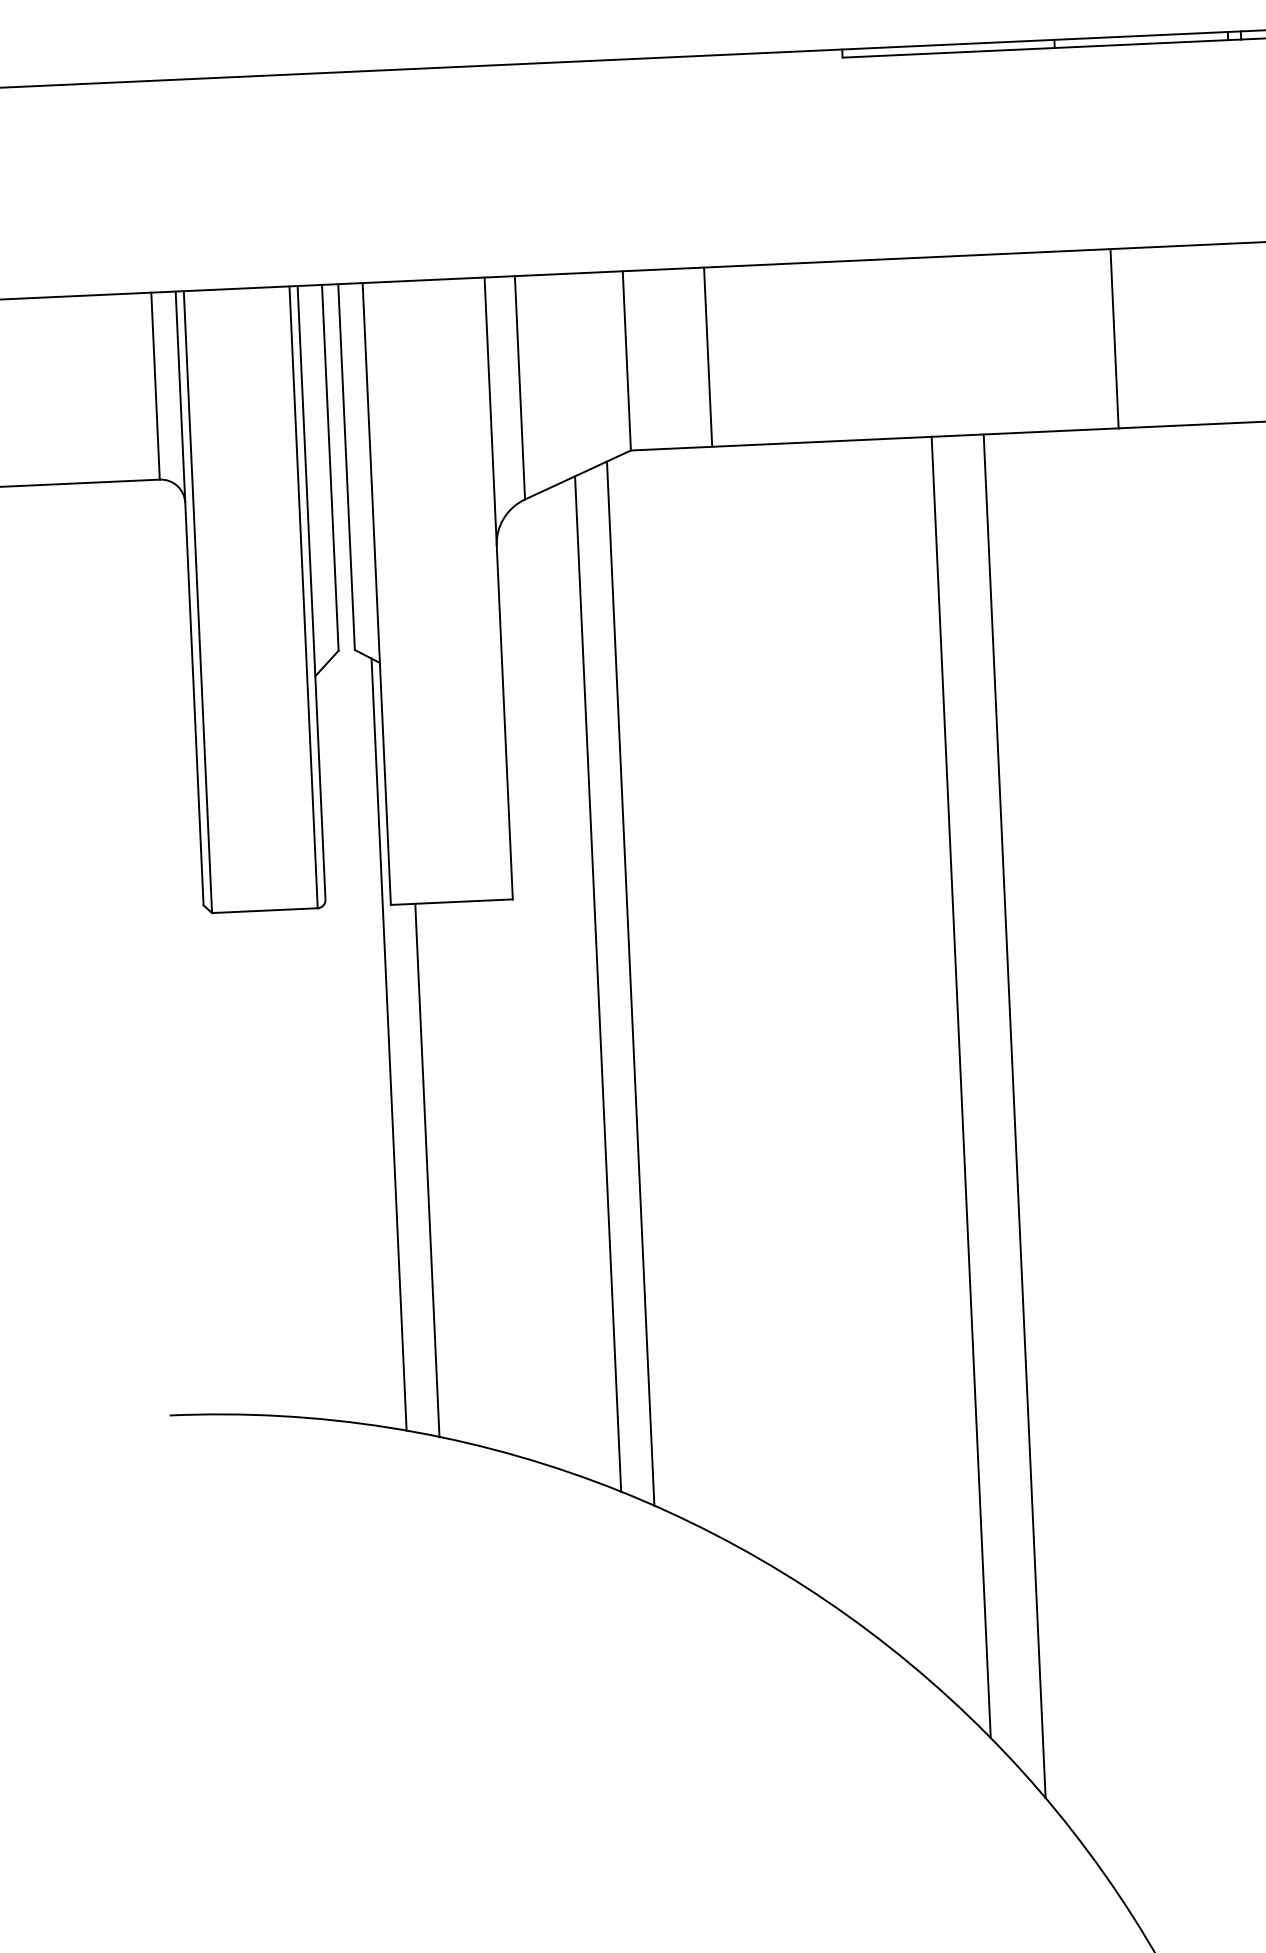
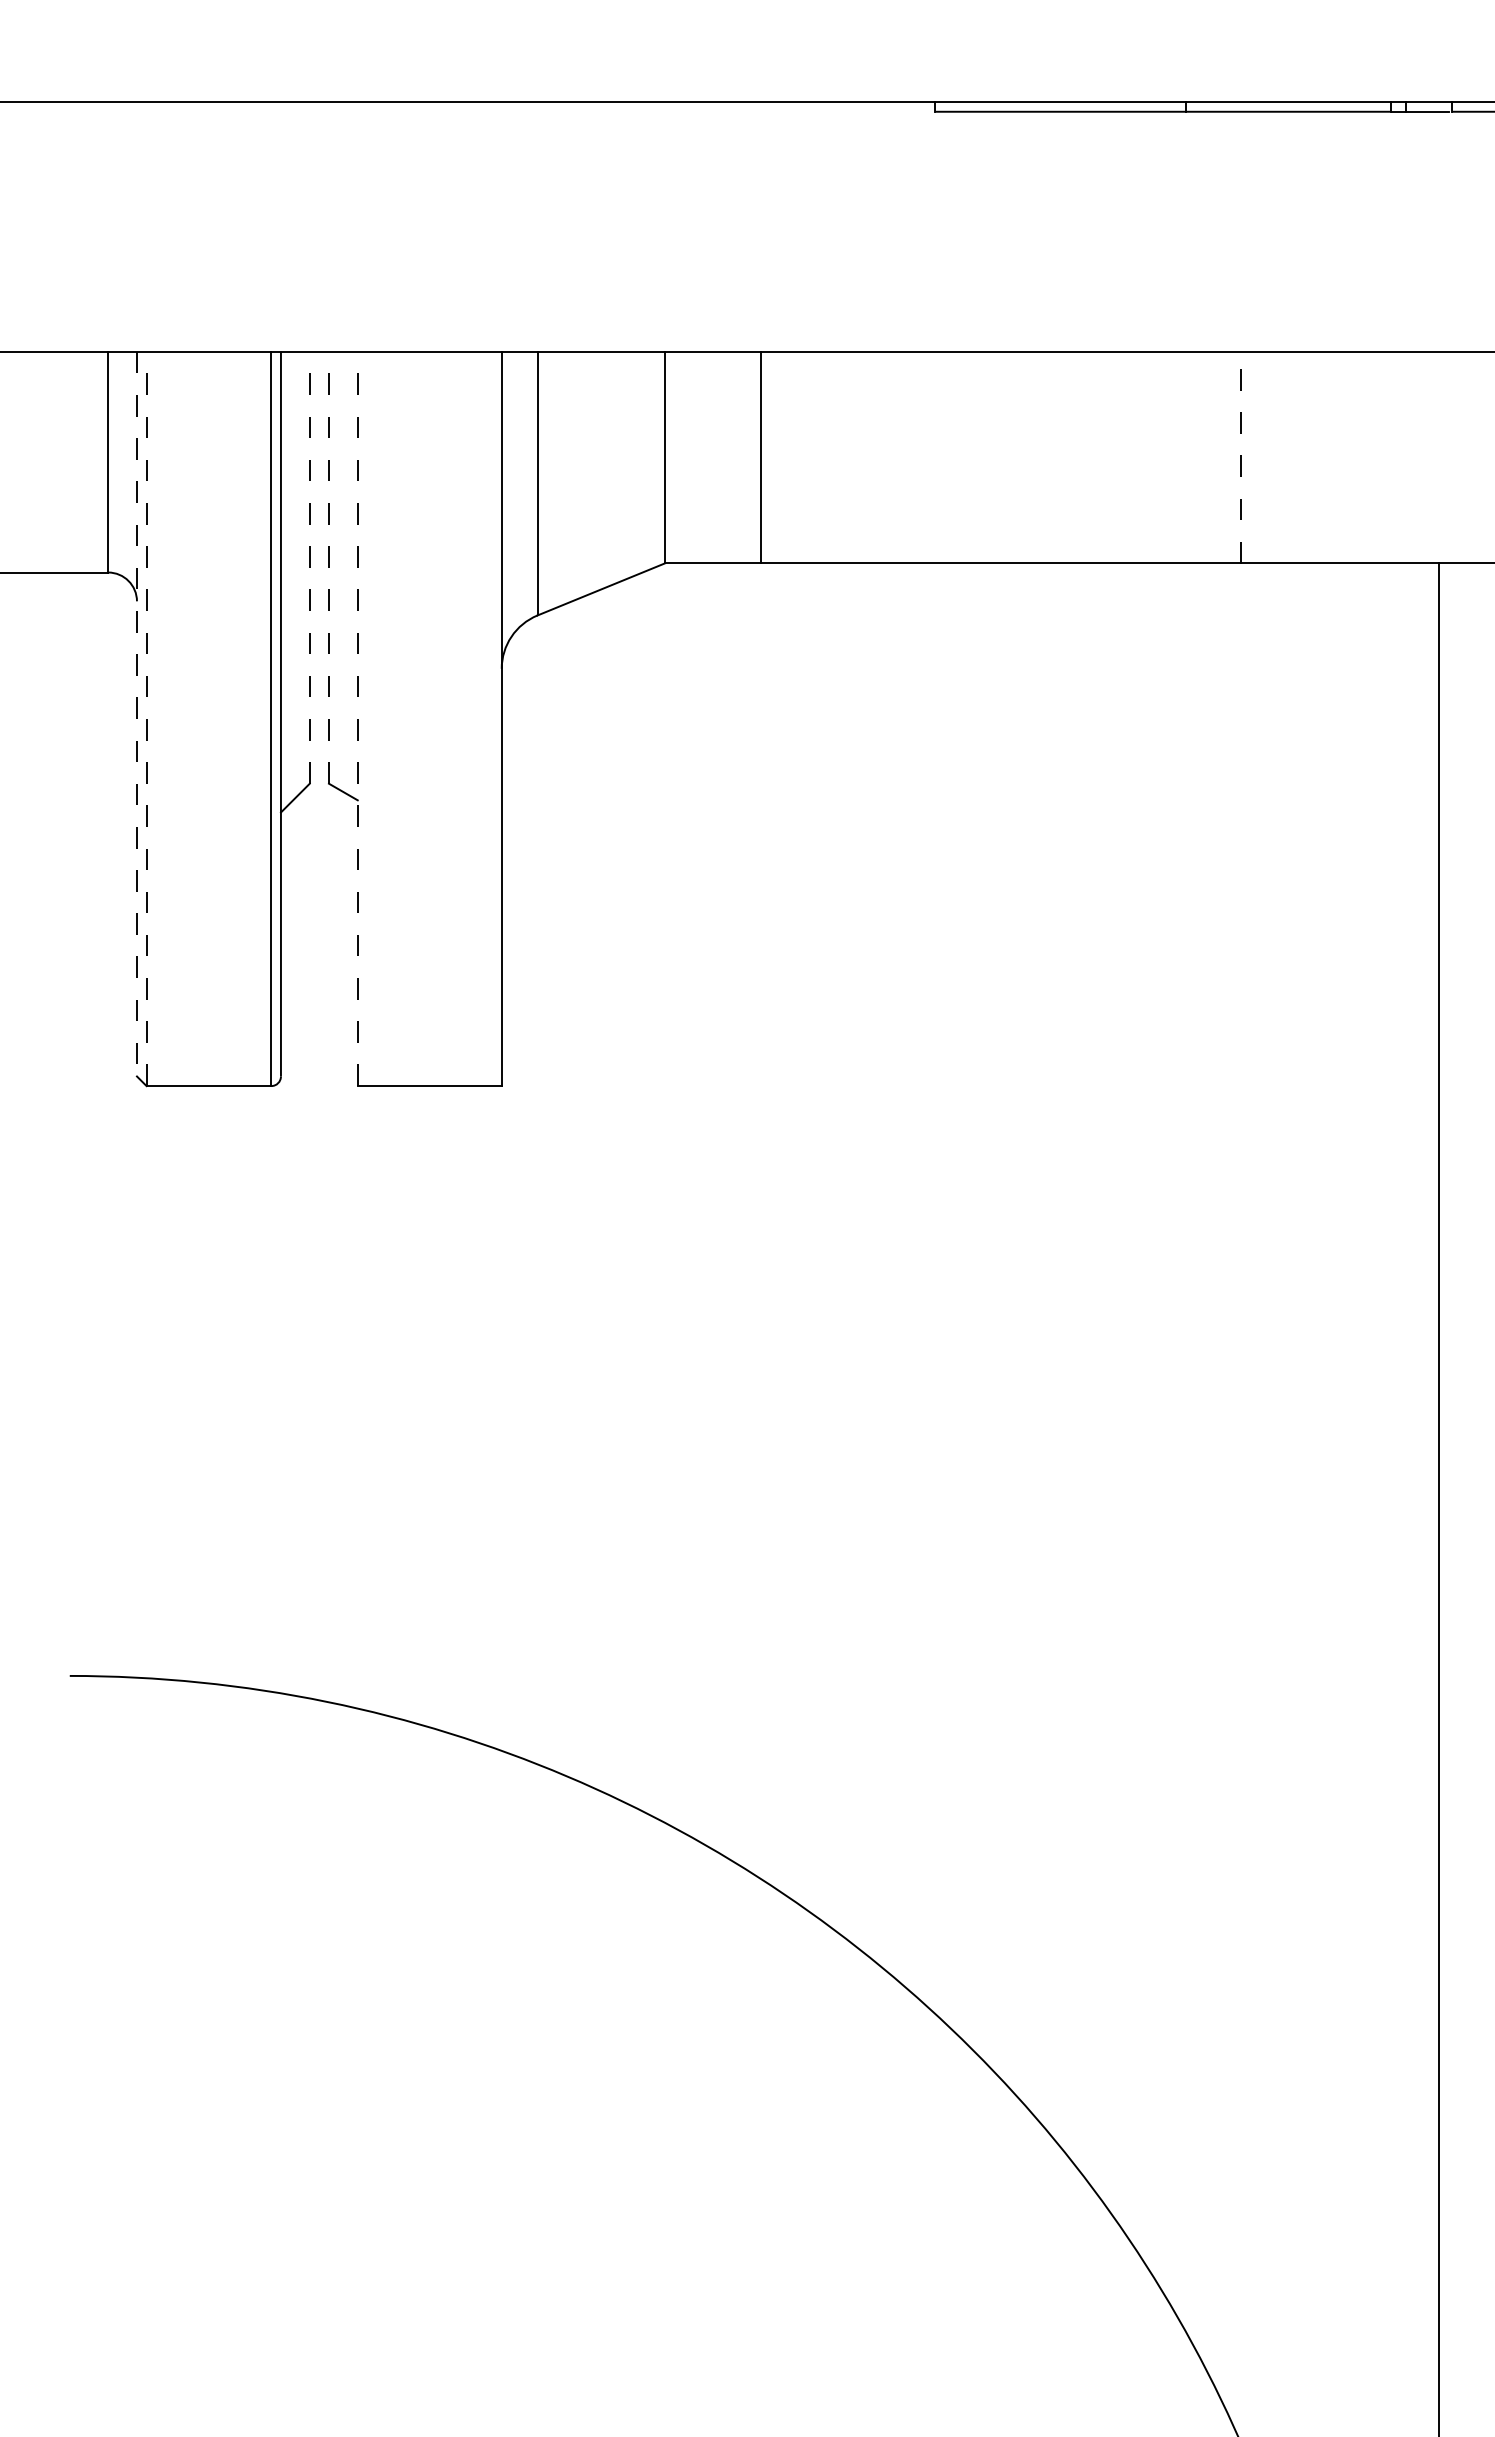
line: (1114, 338) -> (1240, 457), solid -> dashed
line: (346, 466) -> (328, 567), solid -> dashed
line: (330, 467) -> (309, 567), solid -> dashed
line: (376, 593) -> (357, 718), solid -> dashed
line: (189, 598) -> (136, 714), solid -> dashed
line: (197, 601) -> (146, 718), solid -> dashed
line: (630, 983) -> (636, 1191), removed
line: (597, 984) -> (597, 1190), removed
line: (389, 1044) -> (348, 1250), removed
line: (961, 1087) -> (1020, 1331), removed
line: (1014, 1116) -> (1081, 1368), removed
line: (427, 1170) -> (386, 1400), removed

